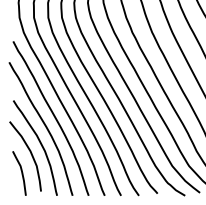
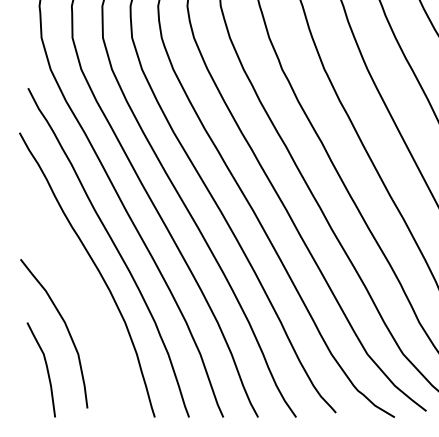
curve: (40, 144) -> (86, 308), removed

